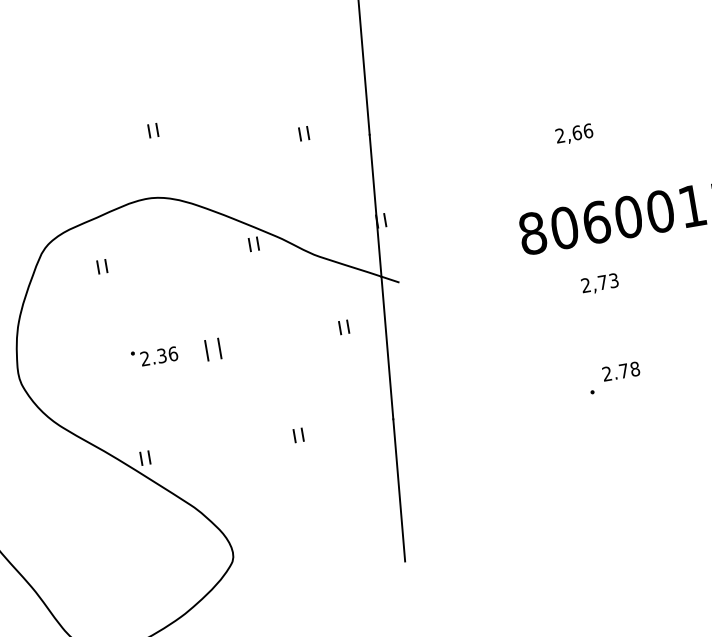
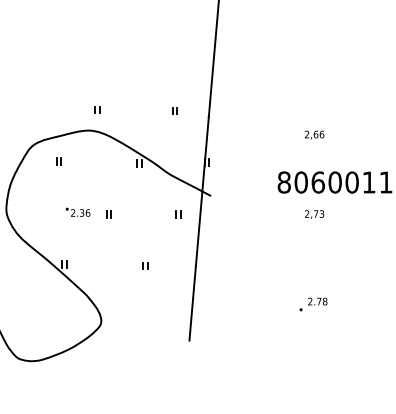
part: (153, 129) -> (97, 109), moved
part: (212, 350) -> (108, 214), size x0.62
part: (614, 378) -> (313, 304), moved

